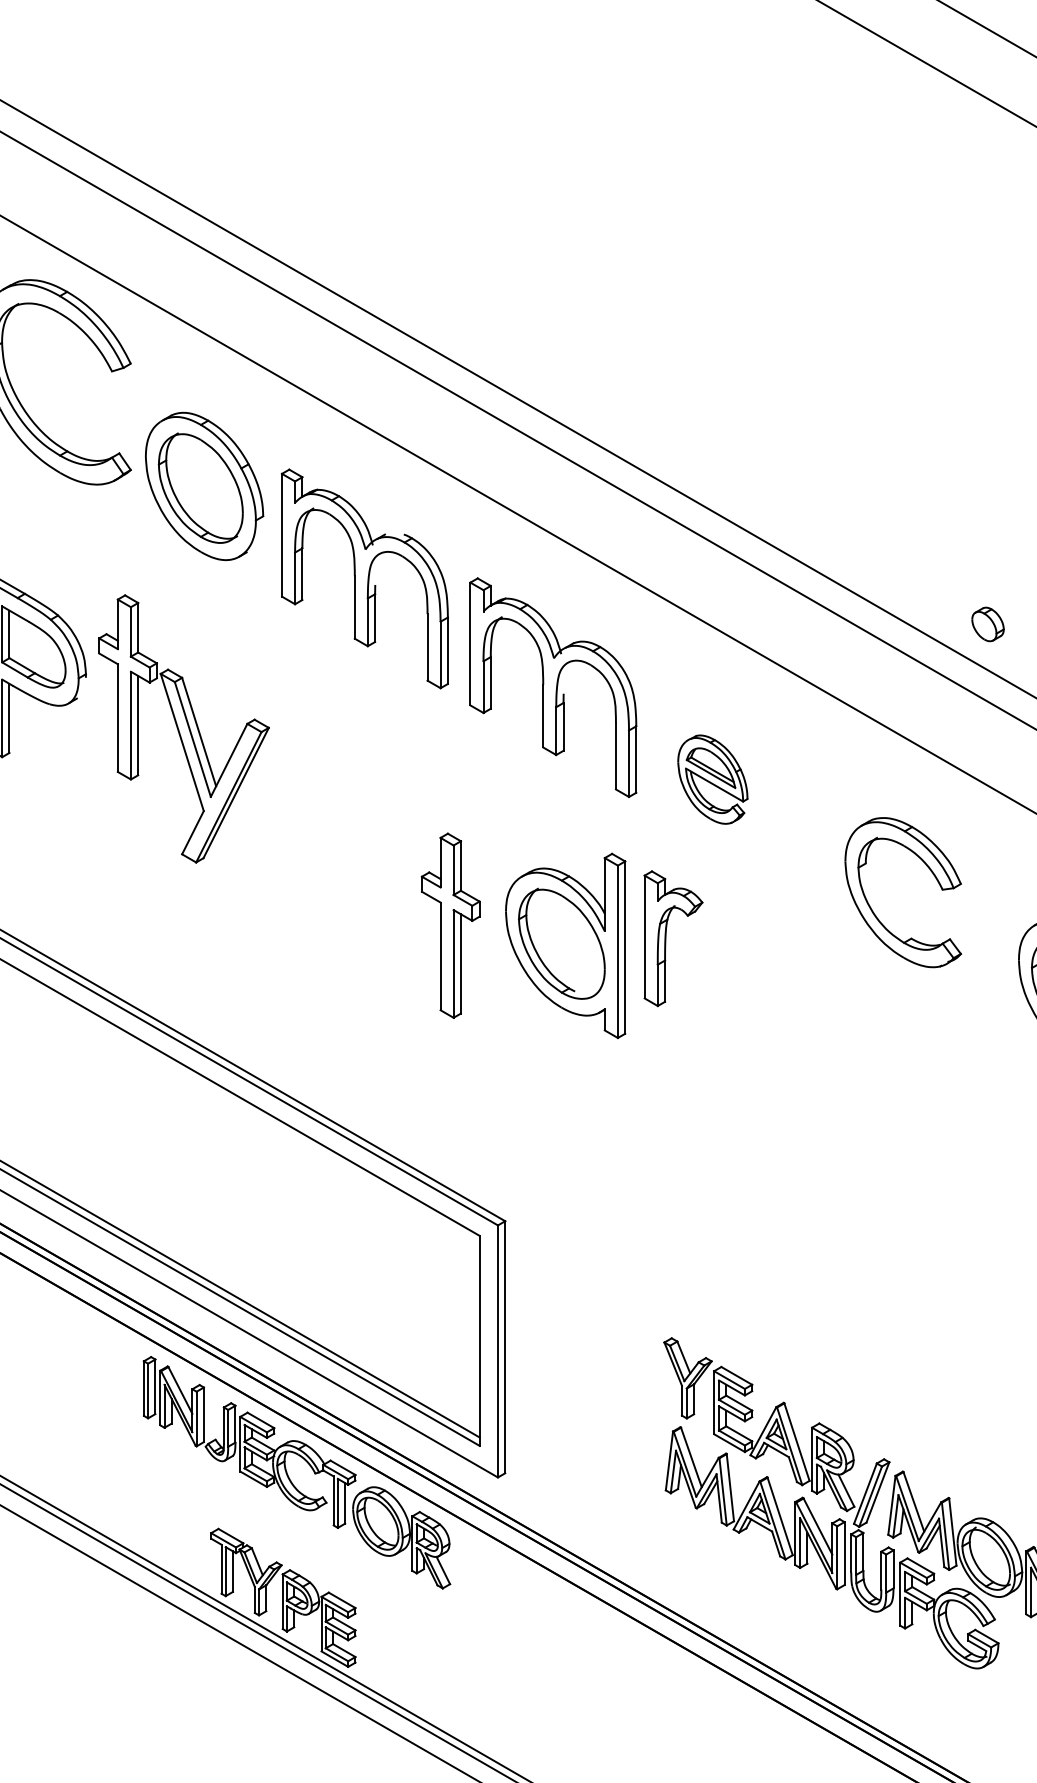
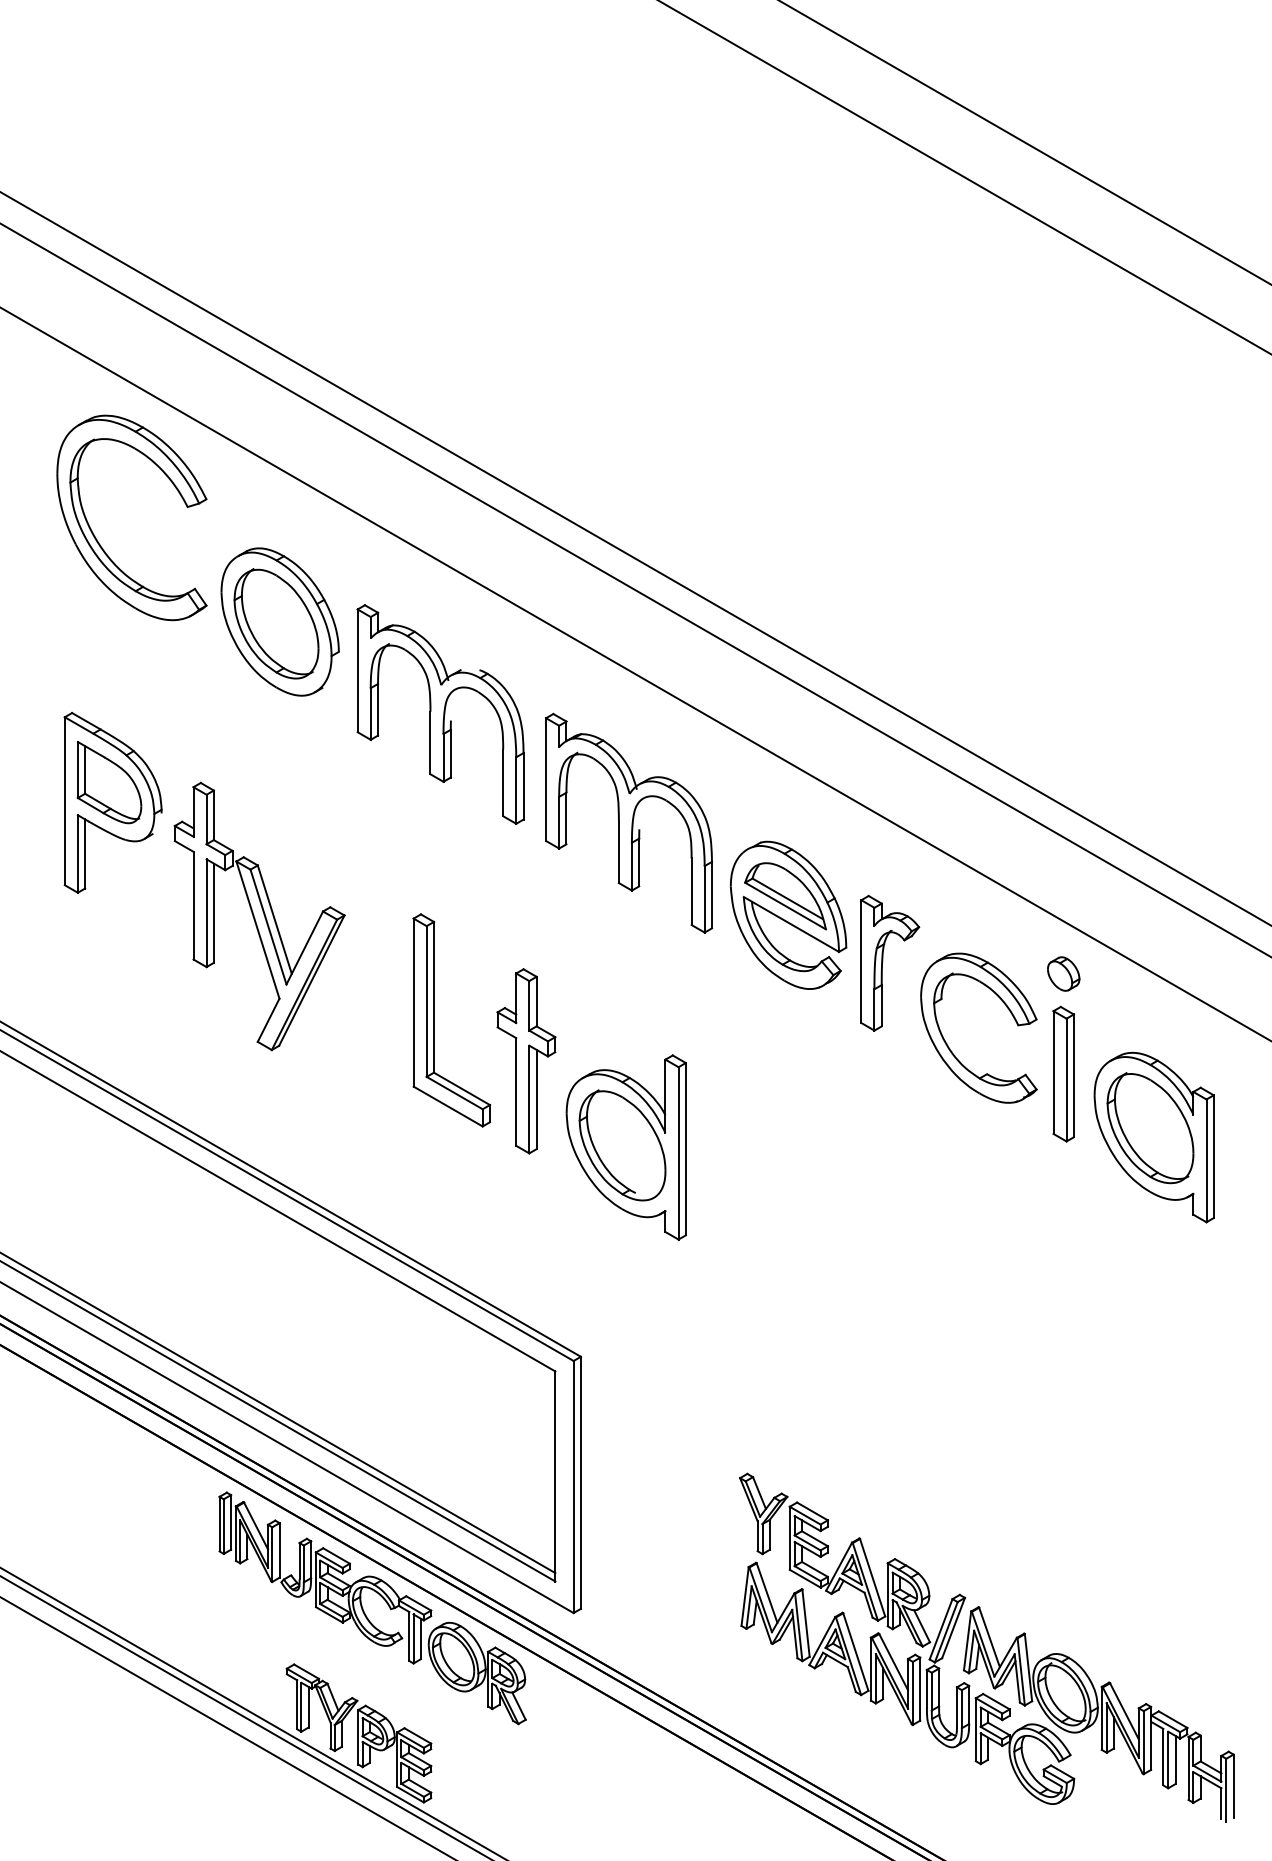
part: (987, 623) -> (1063, 973), moved
part: (183, 728) -> (259, 916), moved
part: (712, 778) -> (788, 914), size x1.67
part: (358, 884) -> (434, 1020), added
part: (666, 936) -> (883, 961), moved
part: (987, 937) -> (1063, 1073), added
part: (564, 945) -> (625, 1147), moved

